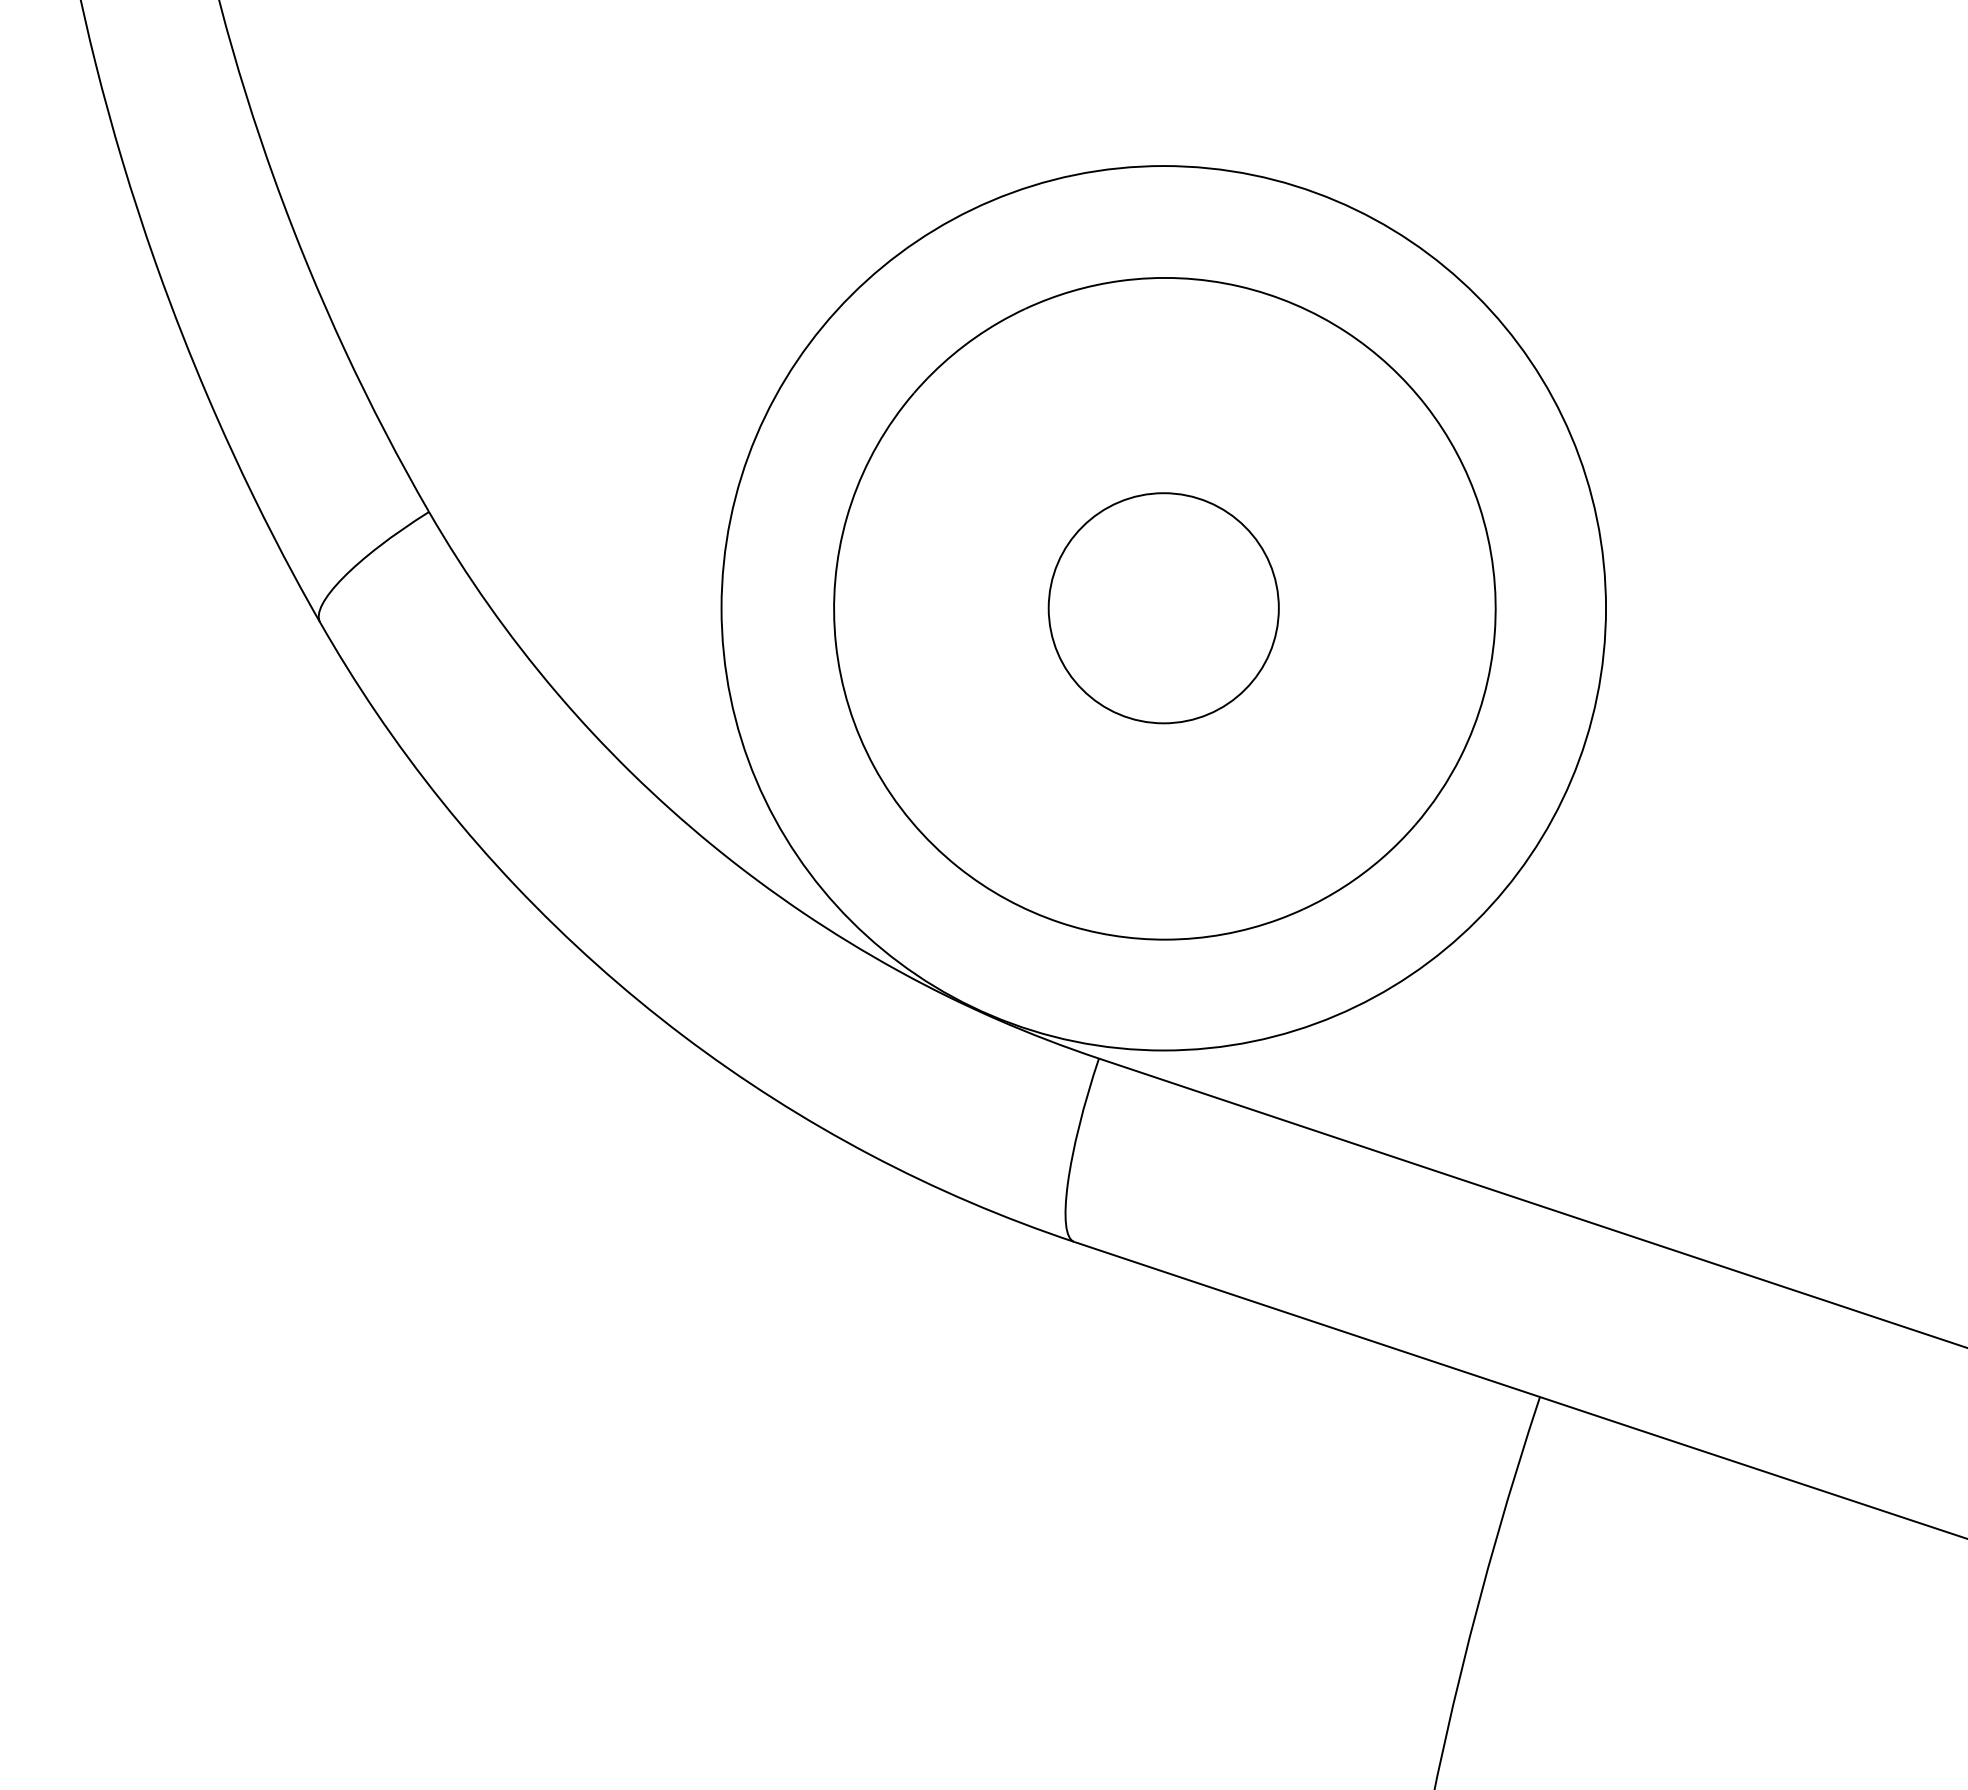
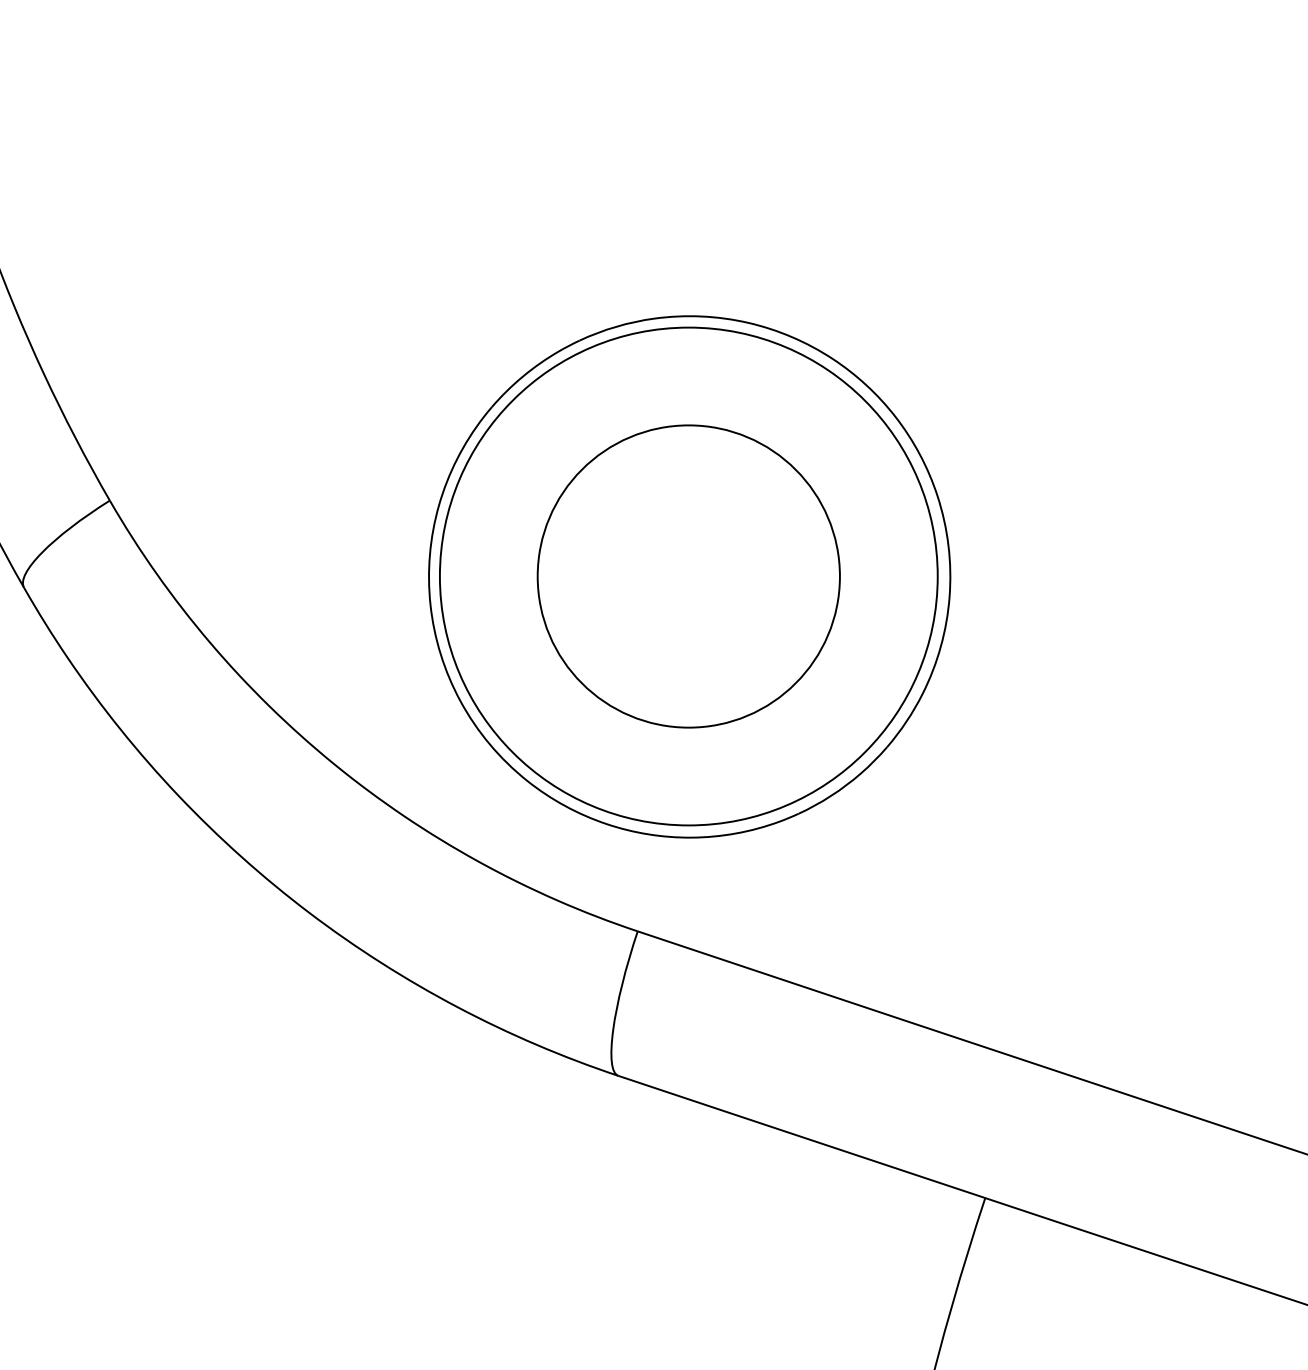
circle: (1163, 608) -> (688, 576), size x0.71
circle: (1163, 608) -> (688, 576), size x1.67

